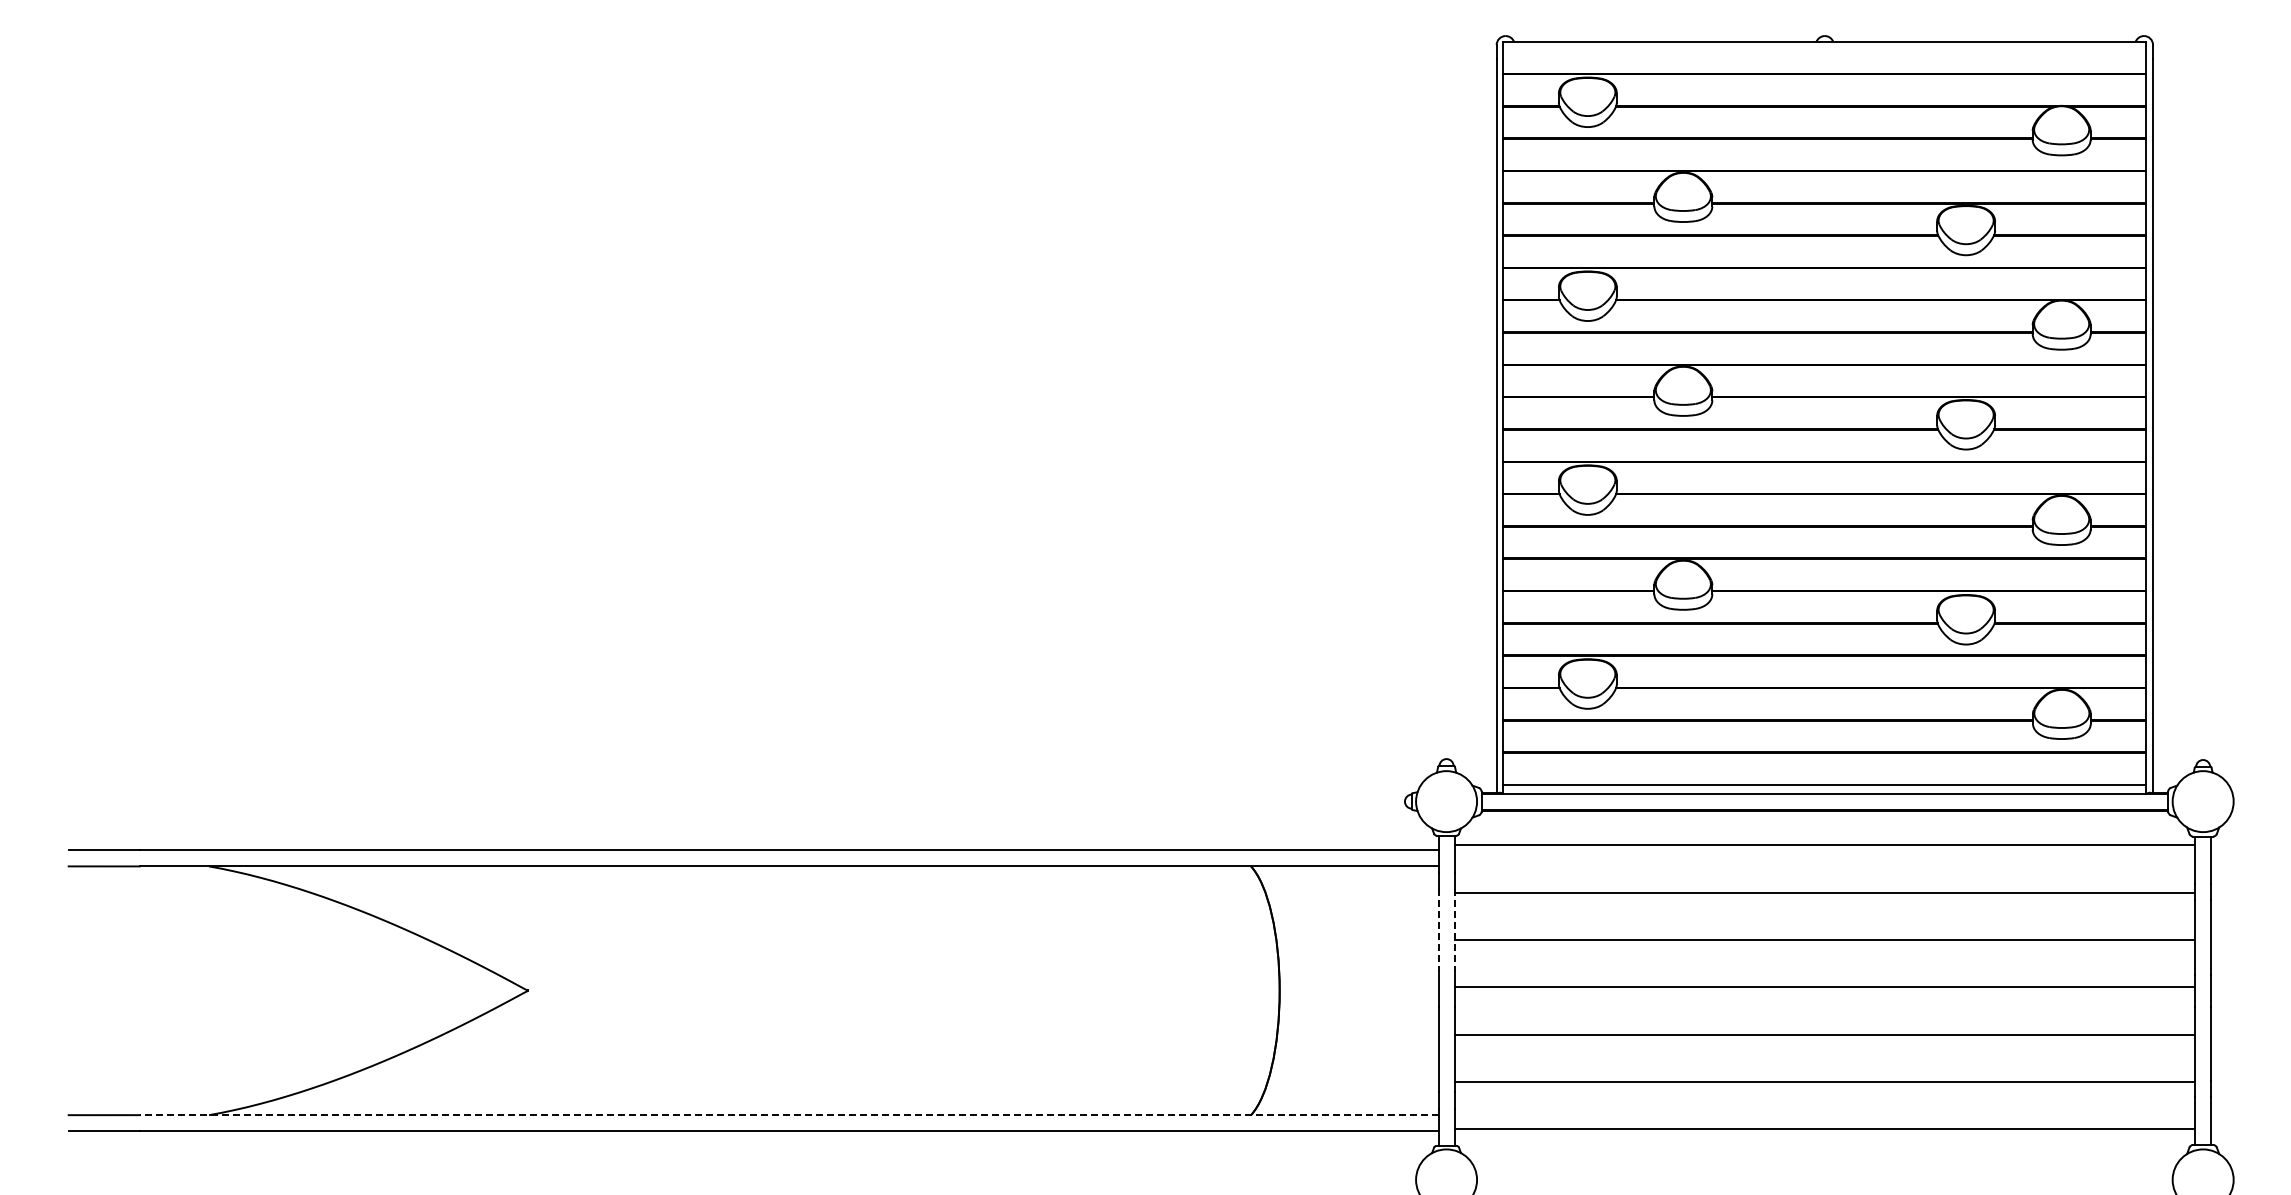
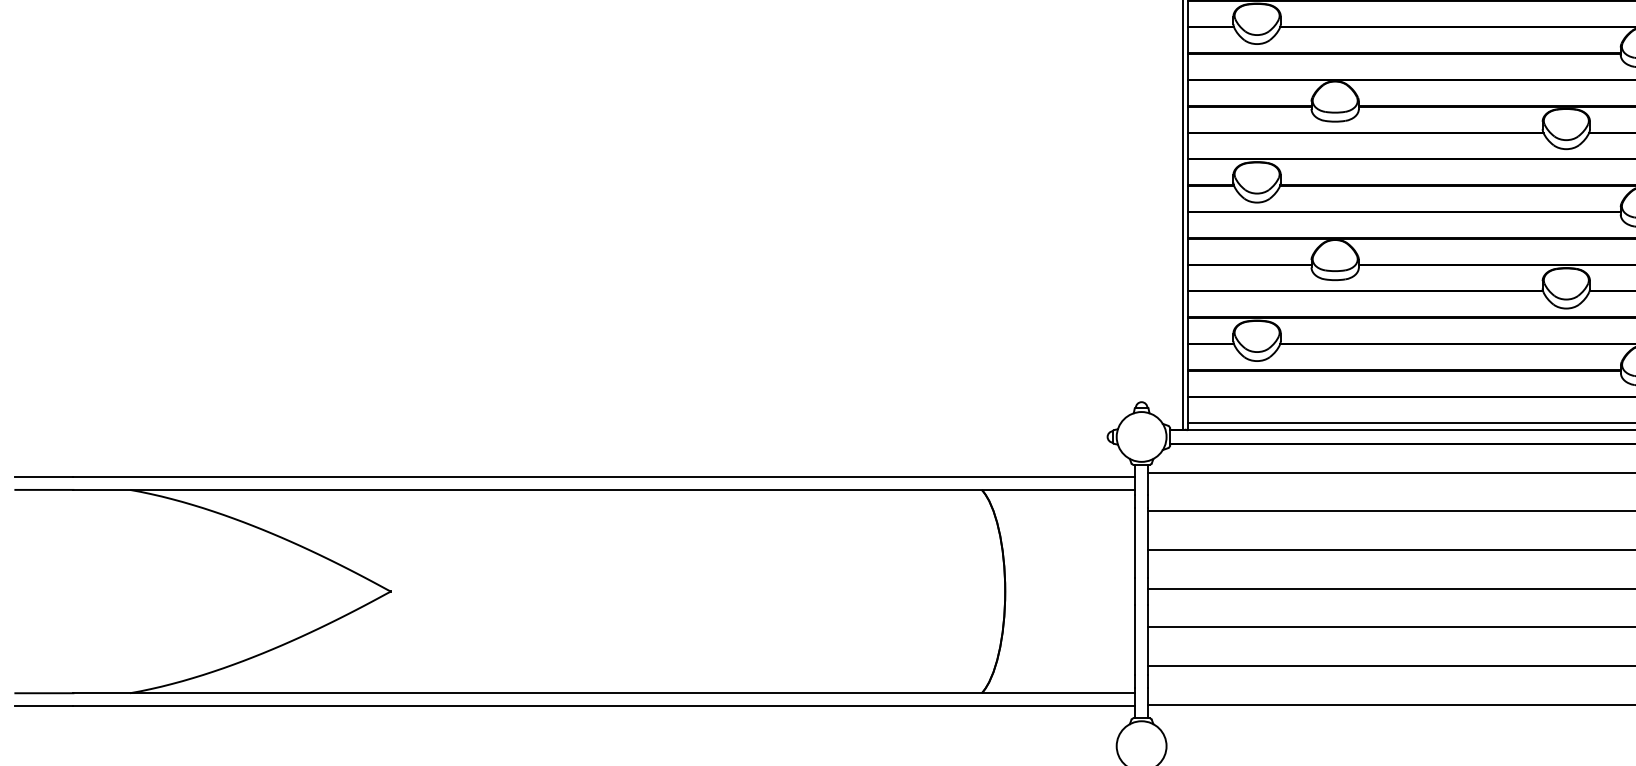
line: (1438, 931) -> (1135, 543), dashed -> solid
line: (1454, 931) -> (1148, 543), dashed -> solid
line: (788, 1115) -> (603, 693), dashed -> solid

